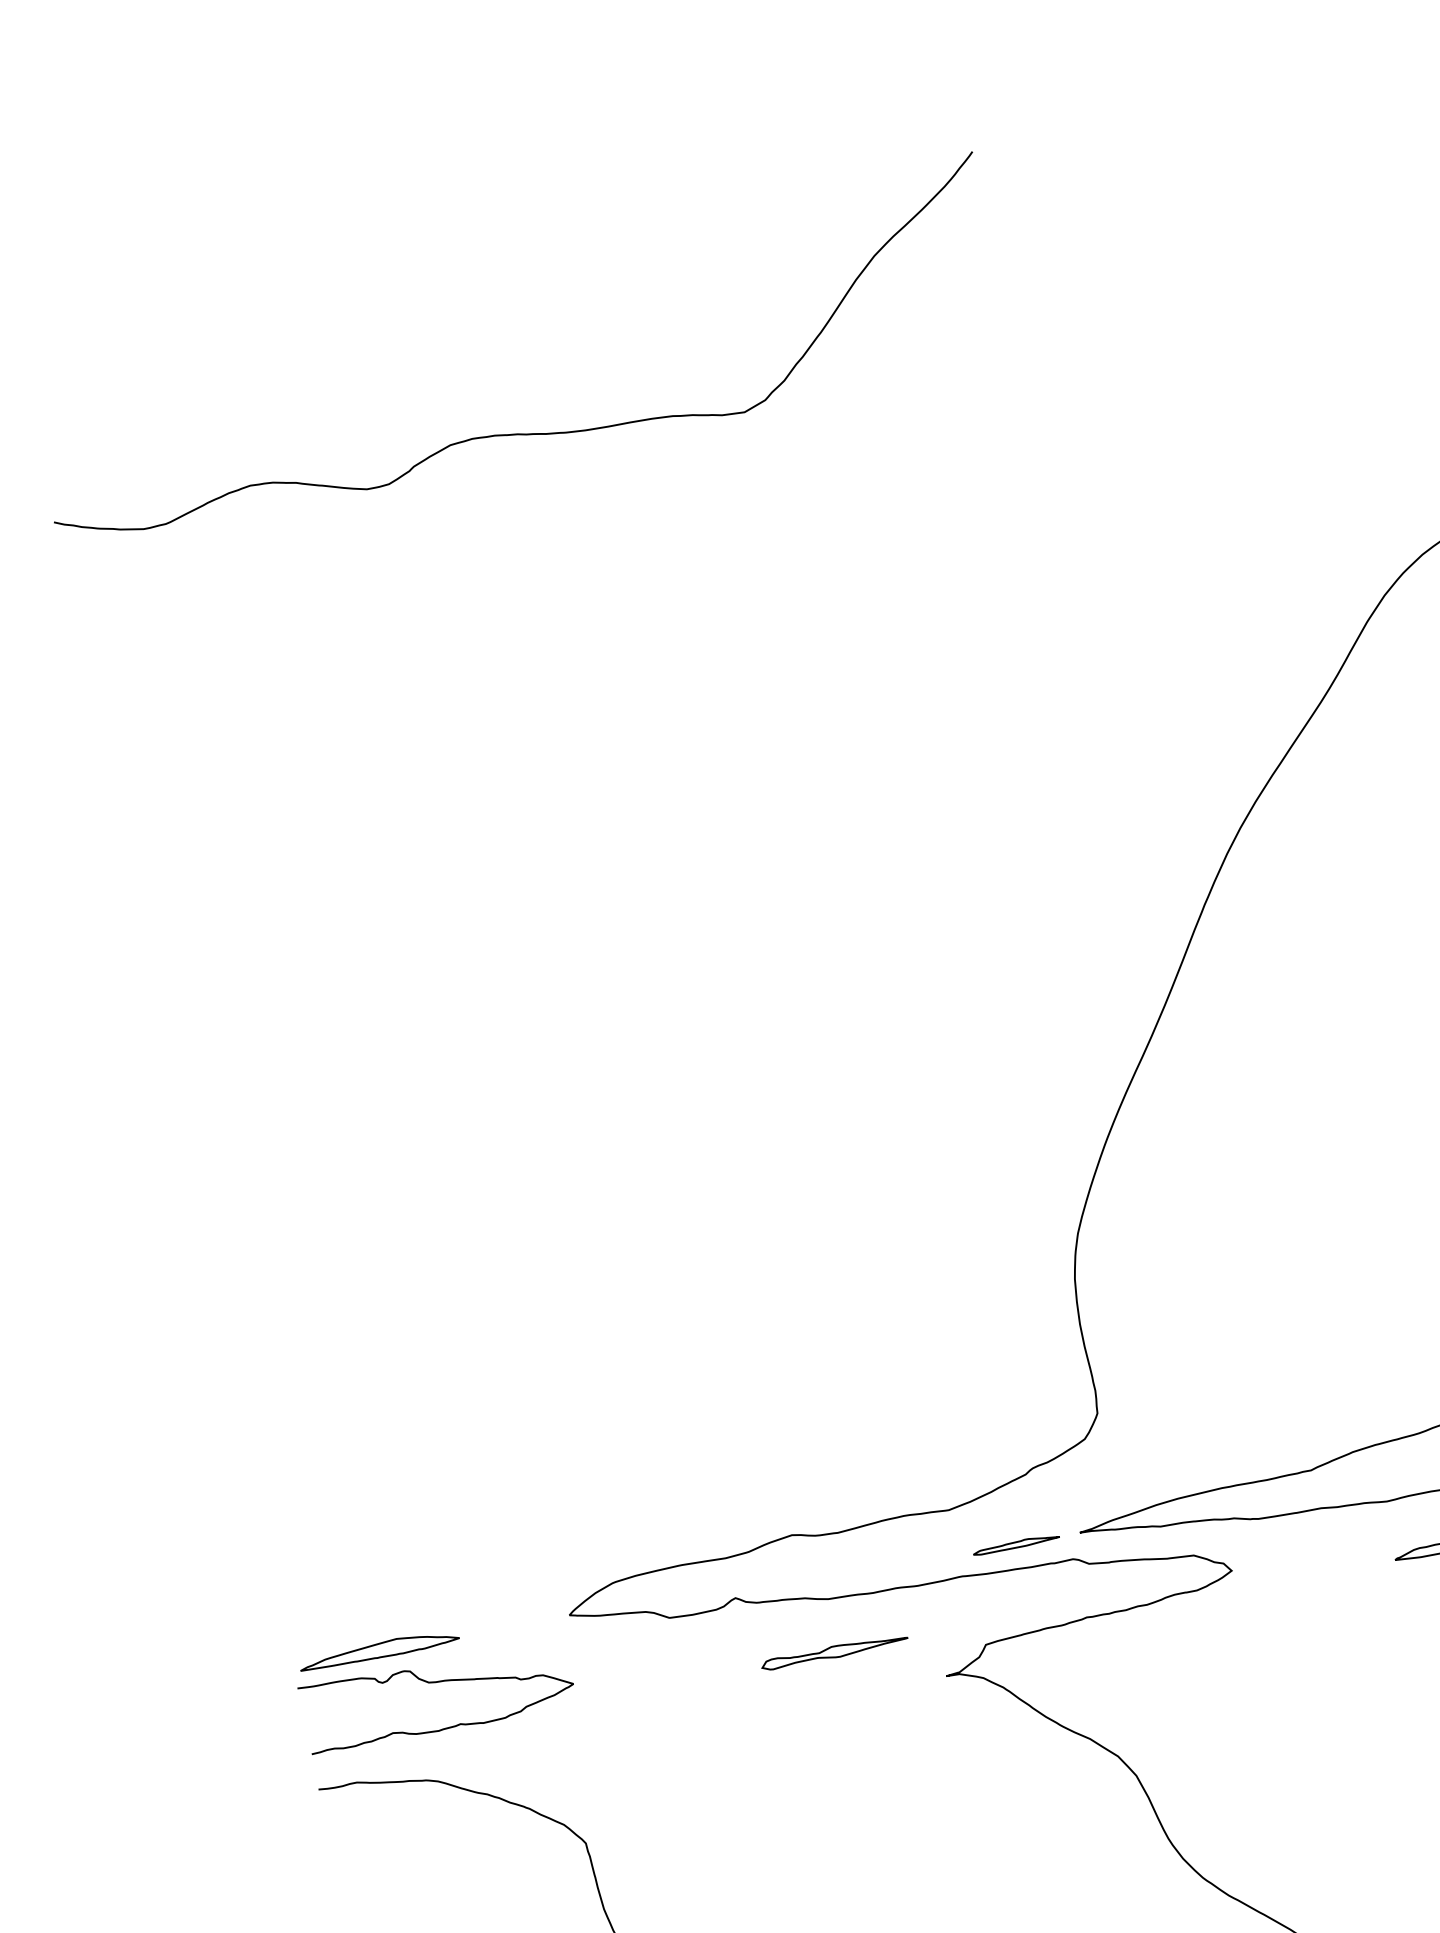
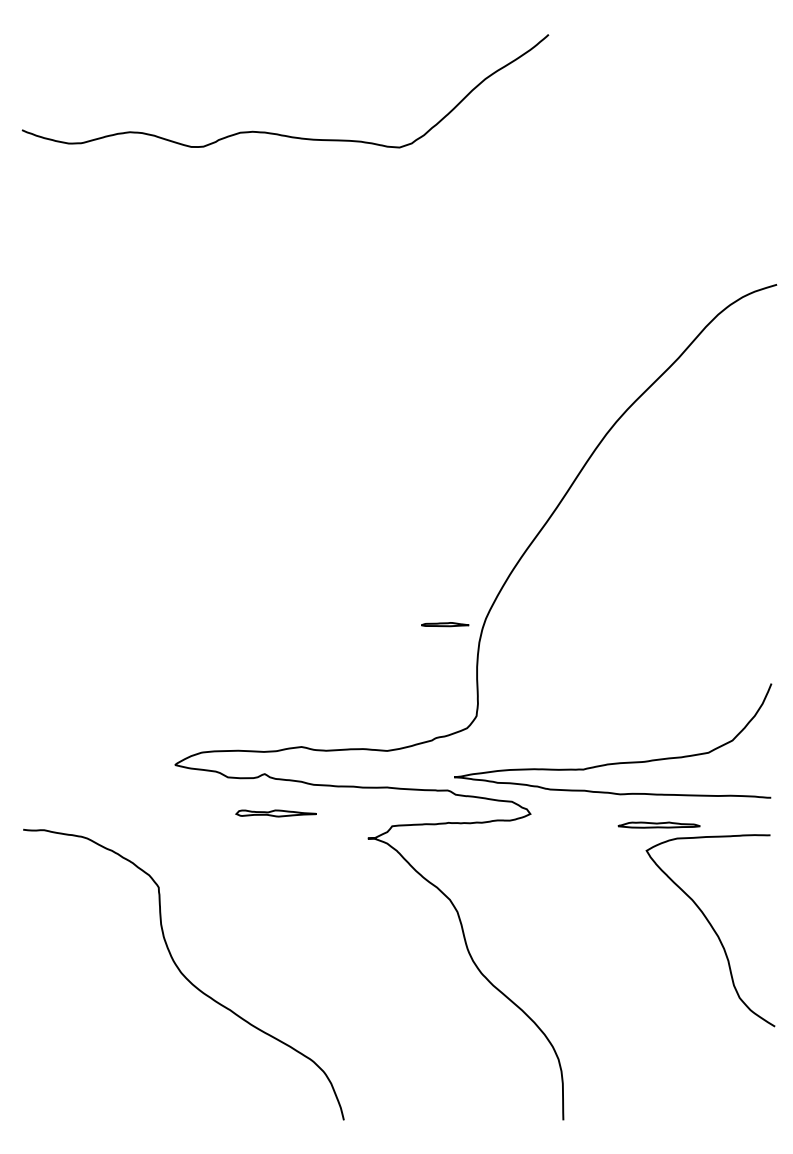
part: (1016, 1544) -> (445, 624), moved
part: (833, 1652) -> (275, 813), moved
part: (434, 1681) -> (96, 785), removed

